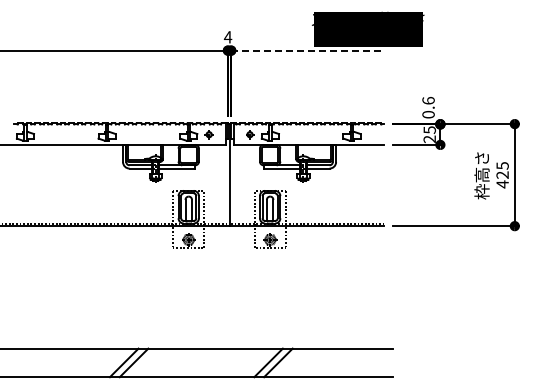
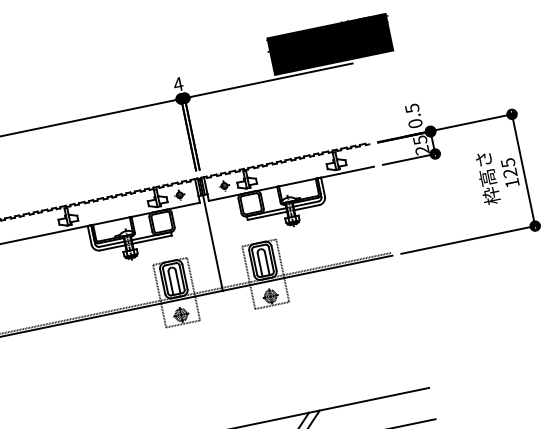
line: (307, 50) -> (268, 80), dashed -> solid
text: (428, 100) -> (412, 108), 0.6 -> 0.5
text: (502, 184) -> (512, 183), 425 -> 125

